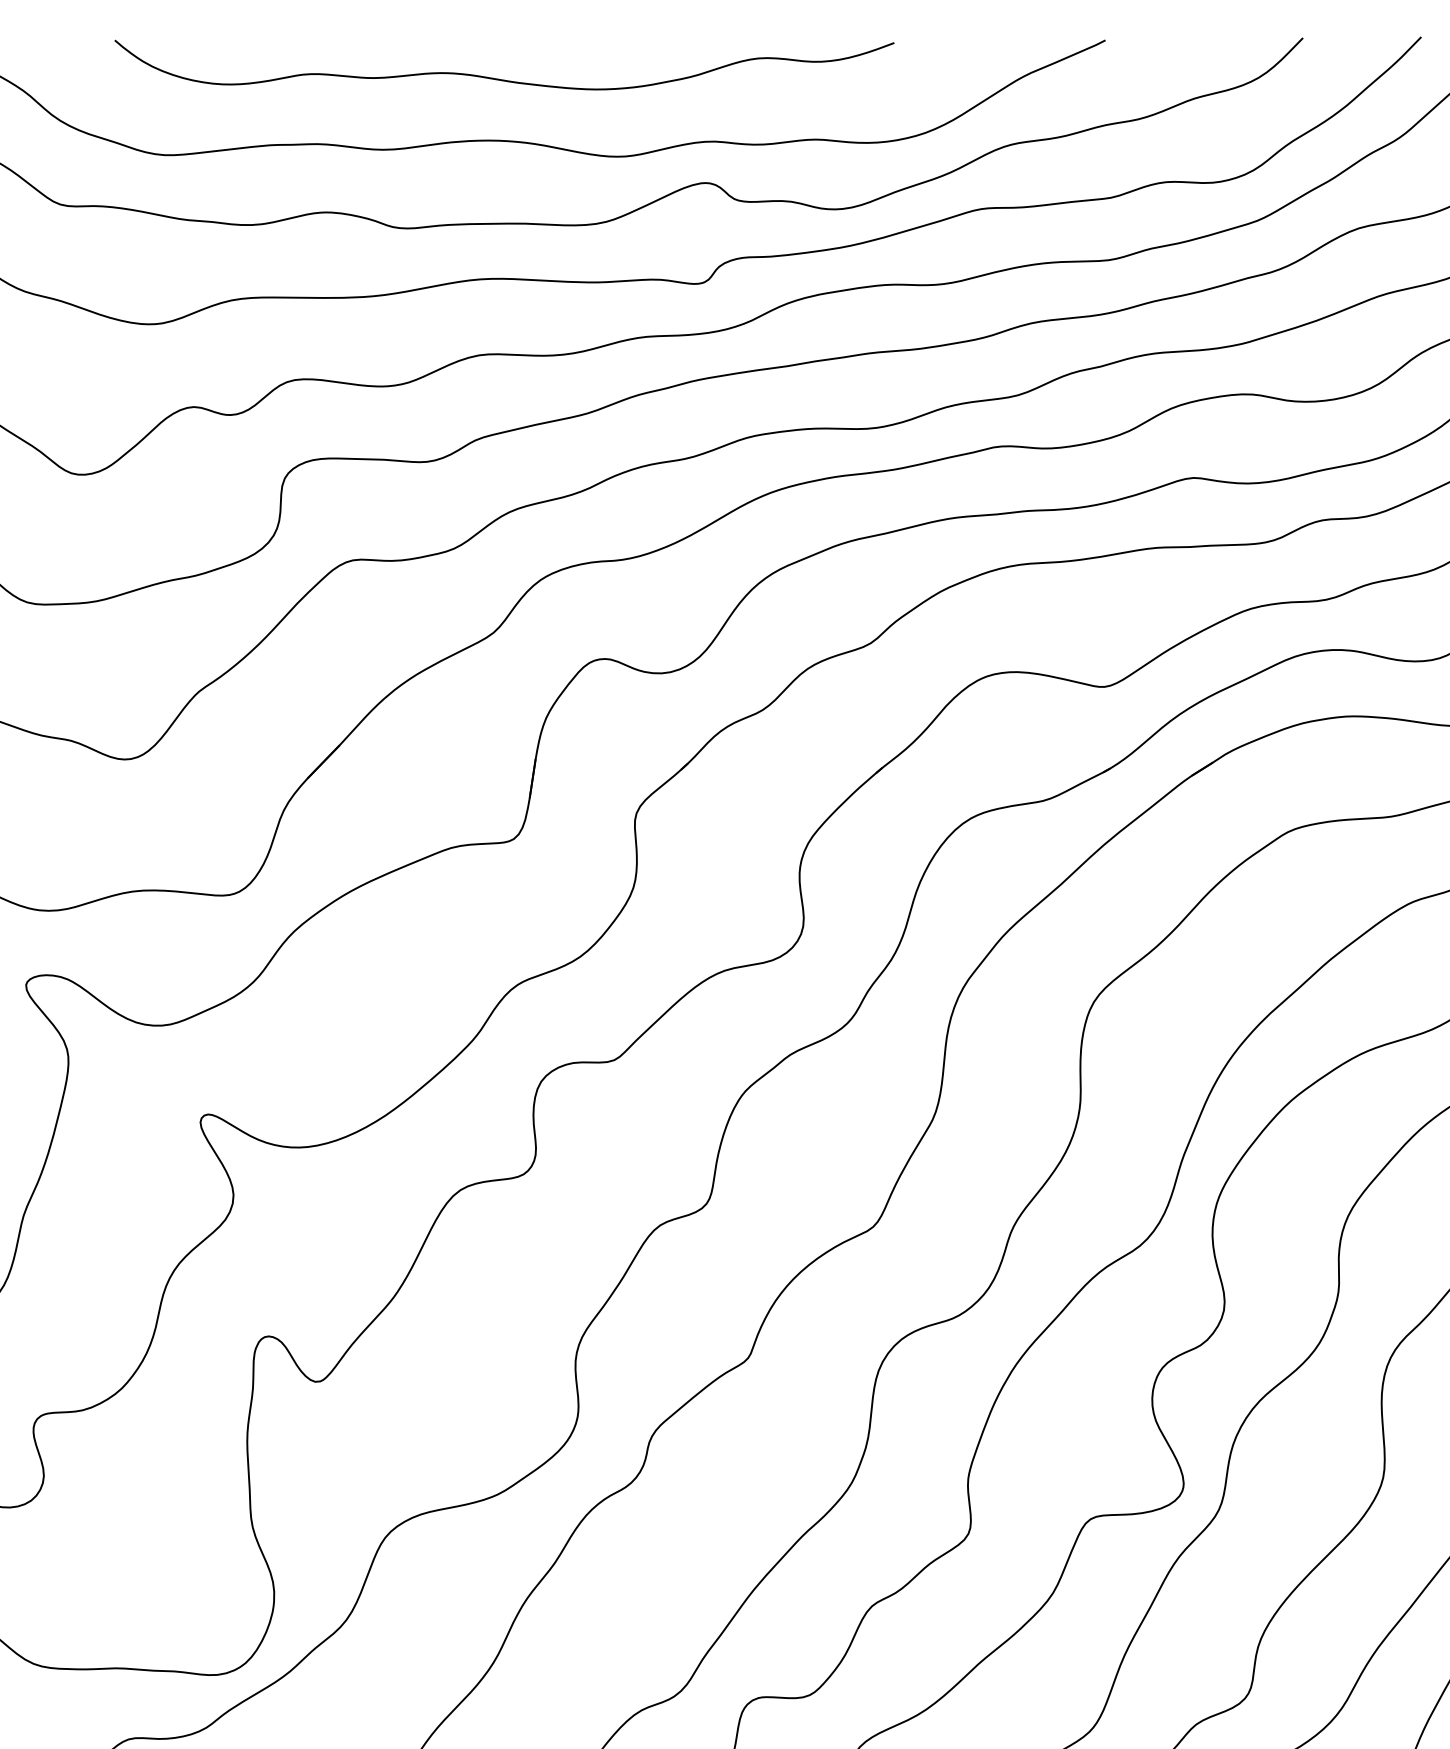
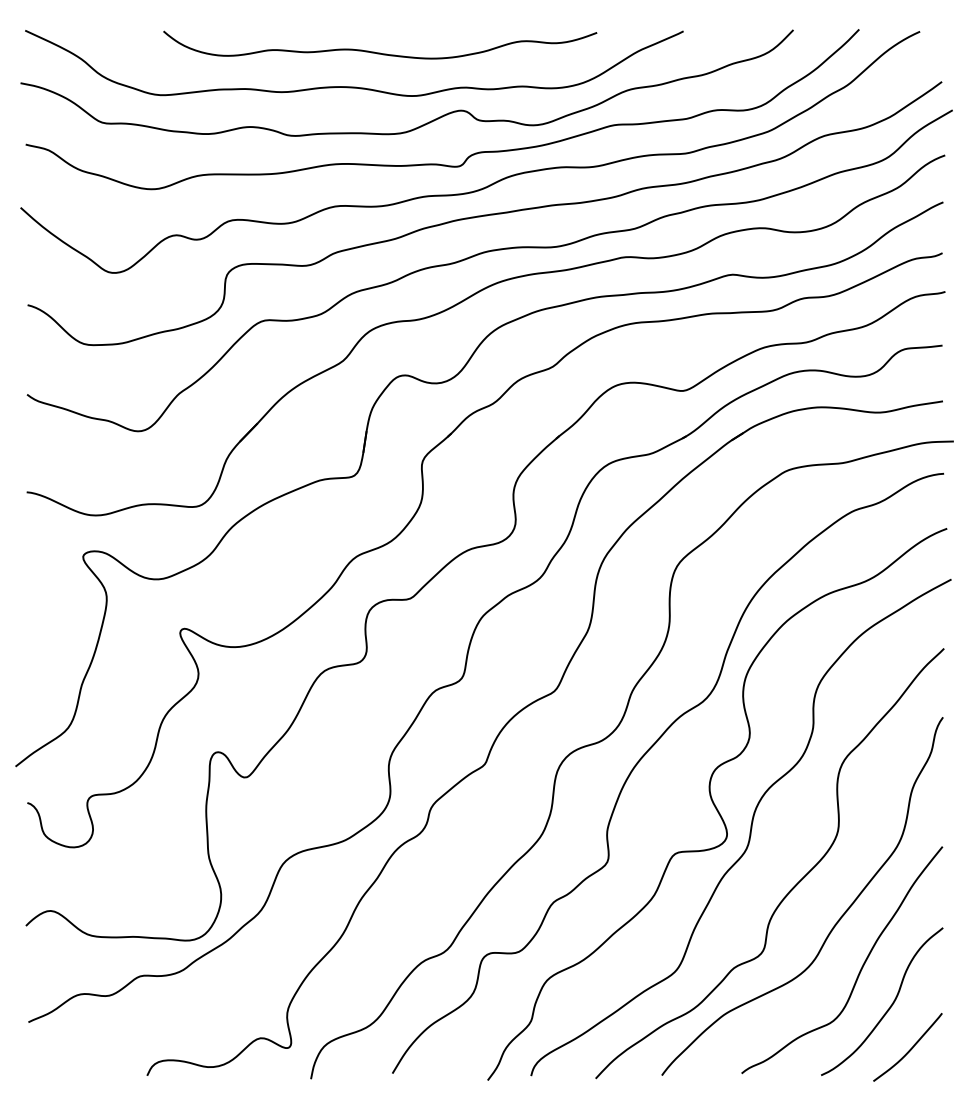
curve: (504, 78) -> (380, 52), moved

